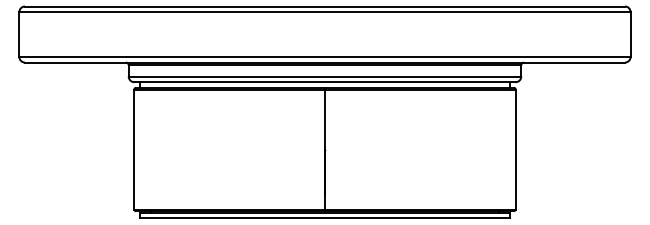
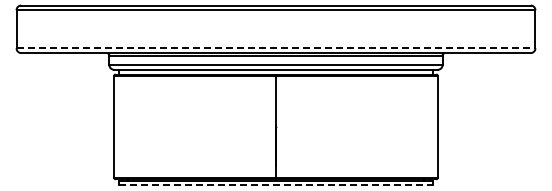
line: (325, 57) -> (276, 48), solid -> dashed
line: (325, 218) -> (276, 185), solid -> dashed

